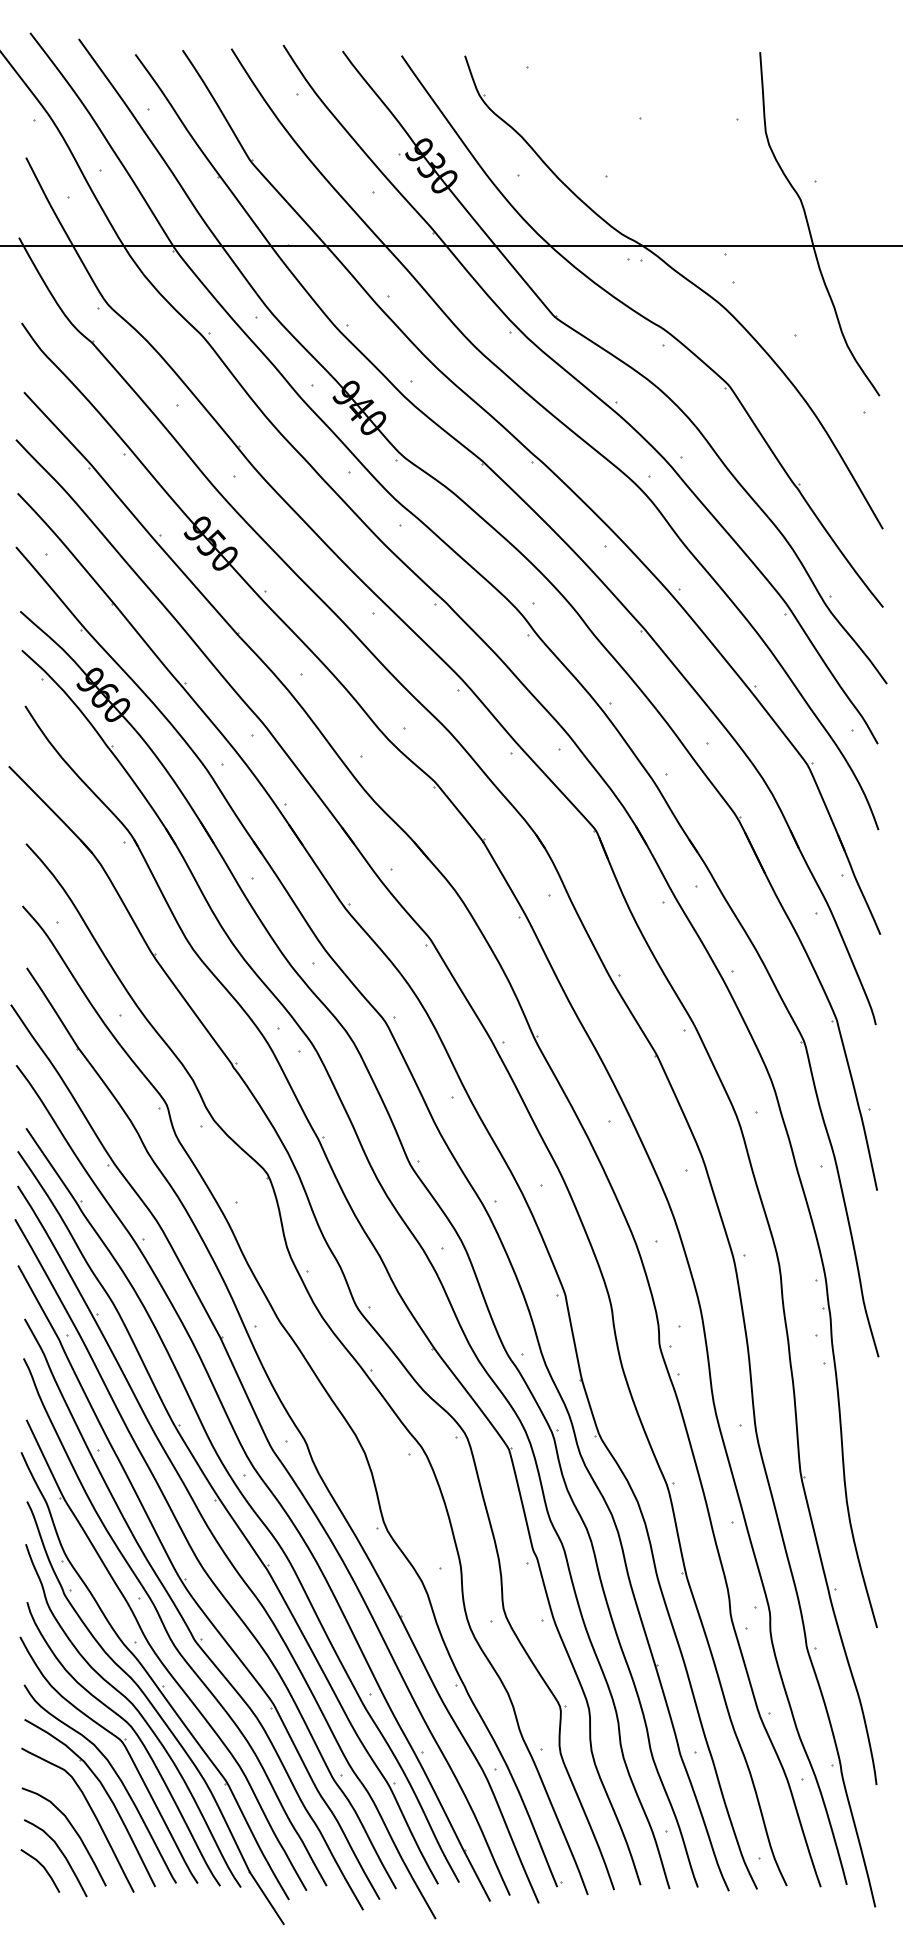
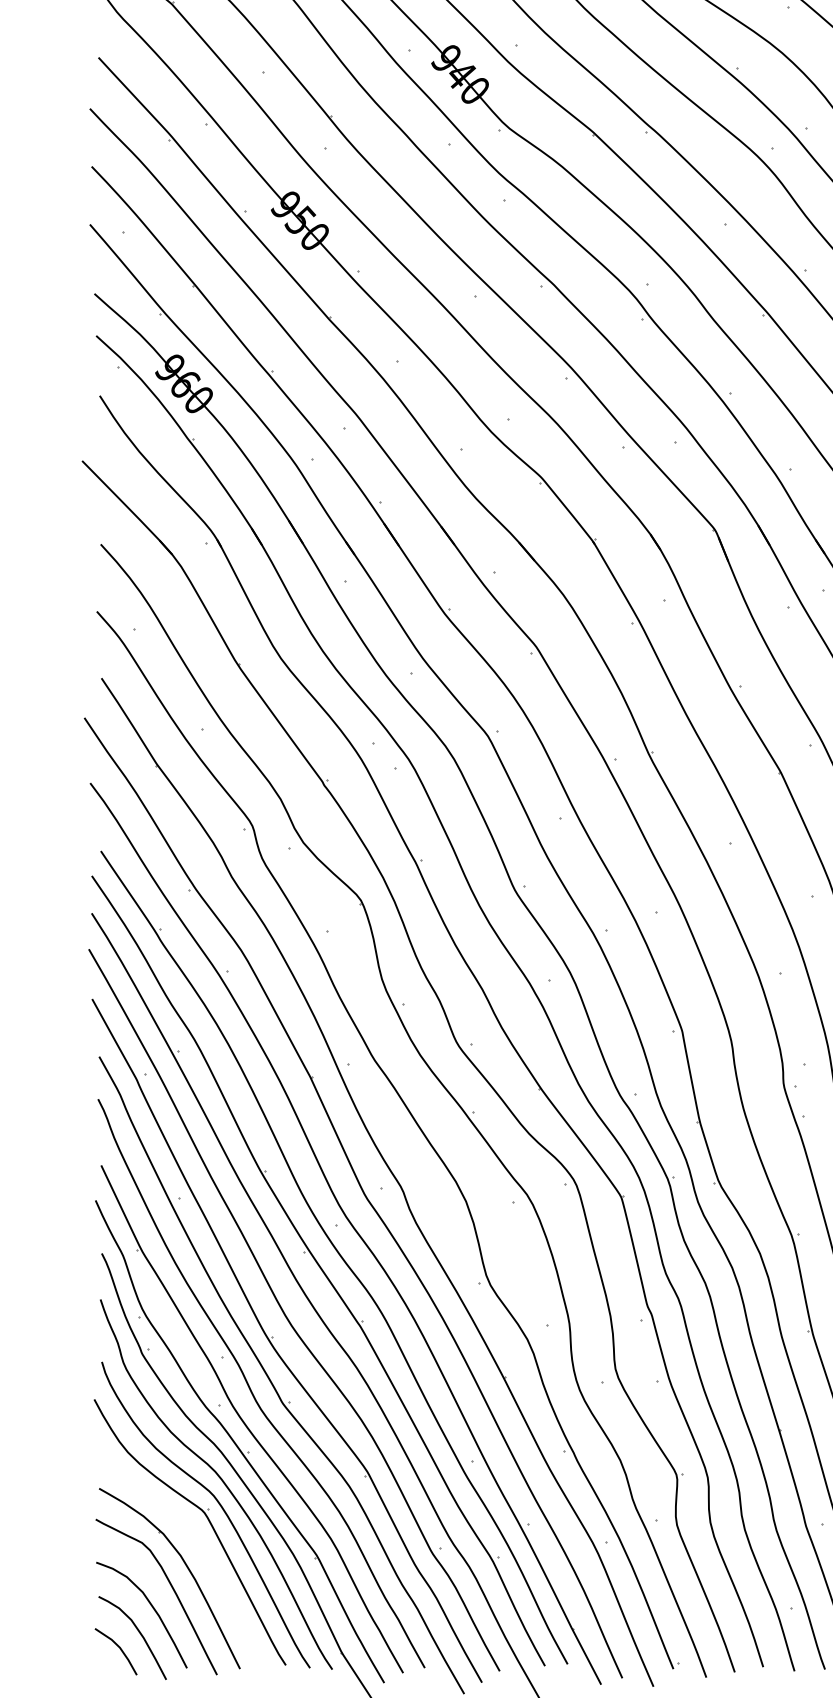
curve: (115, 1774) -> (197, 1547), removed

